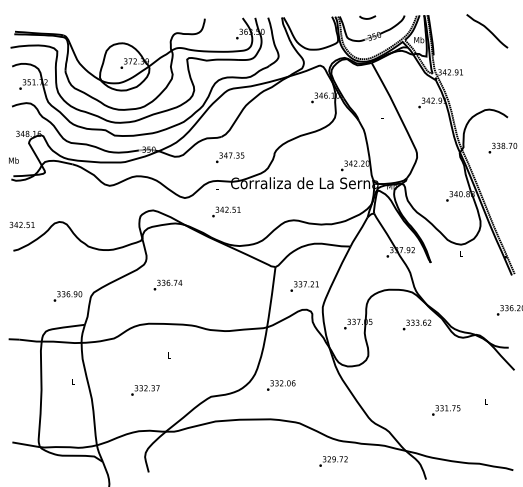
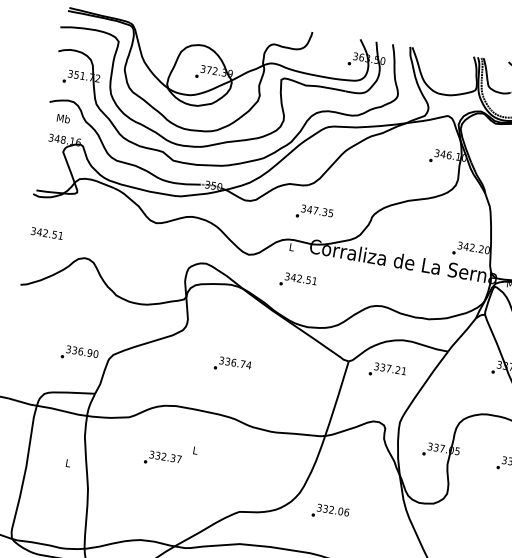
text: (13, 160) -> (63, 118), moved
text: (21, 224) -> (46, 232), moved
text: (167, 284) -> (232, 364), moved
text: (304, 286) -> (387, 371), moved
text: (145, 390) -> (162, 459), moved

